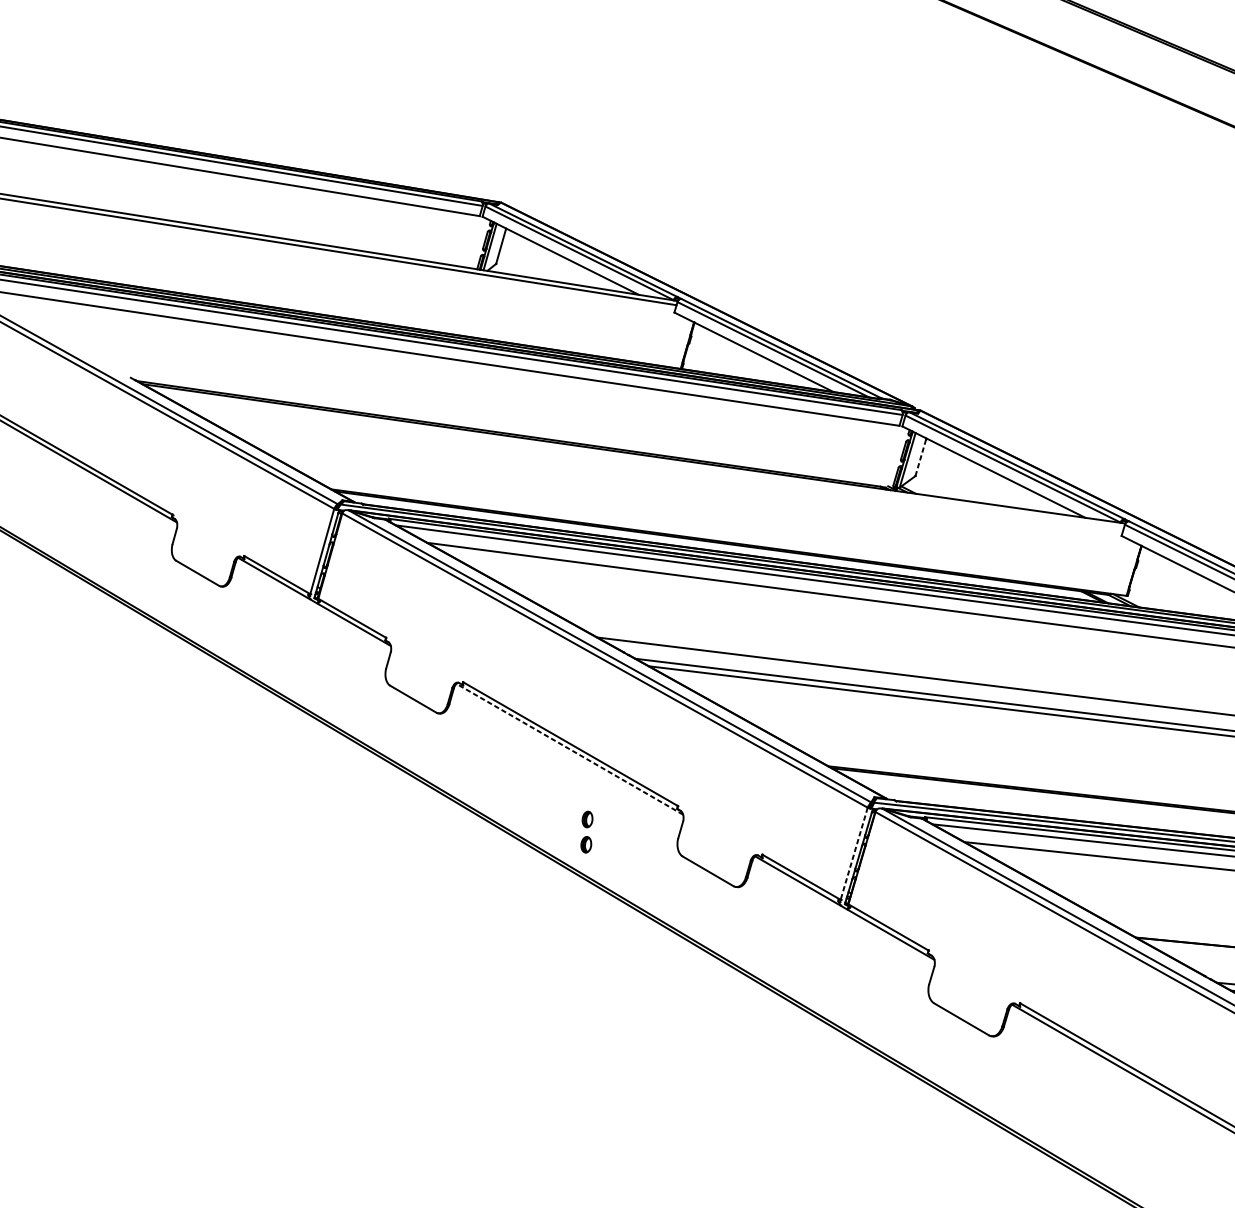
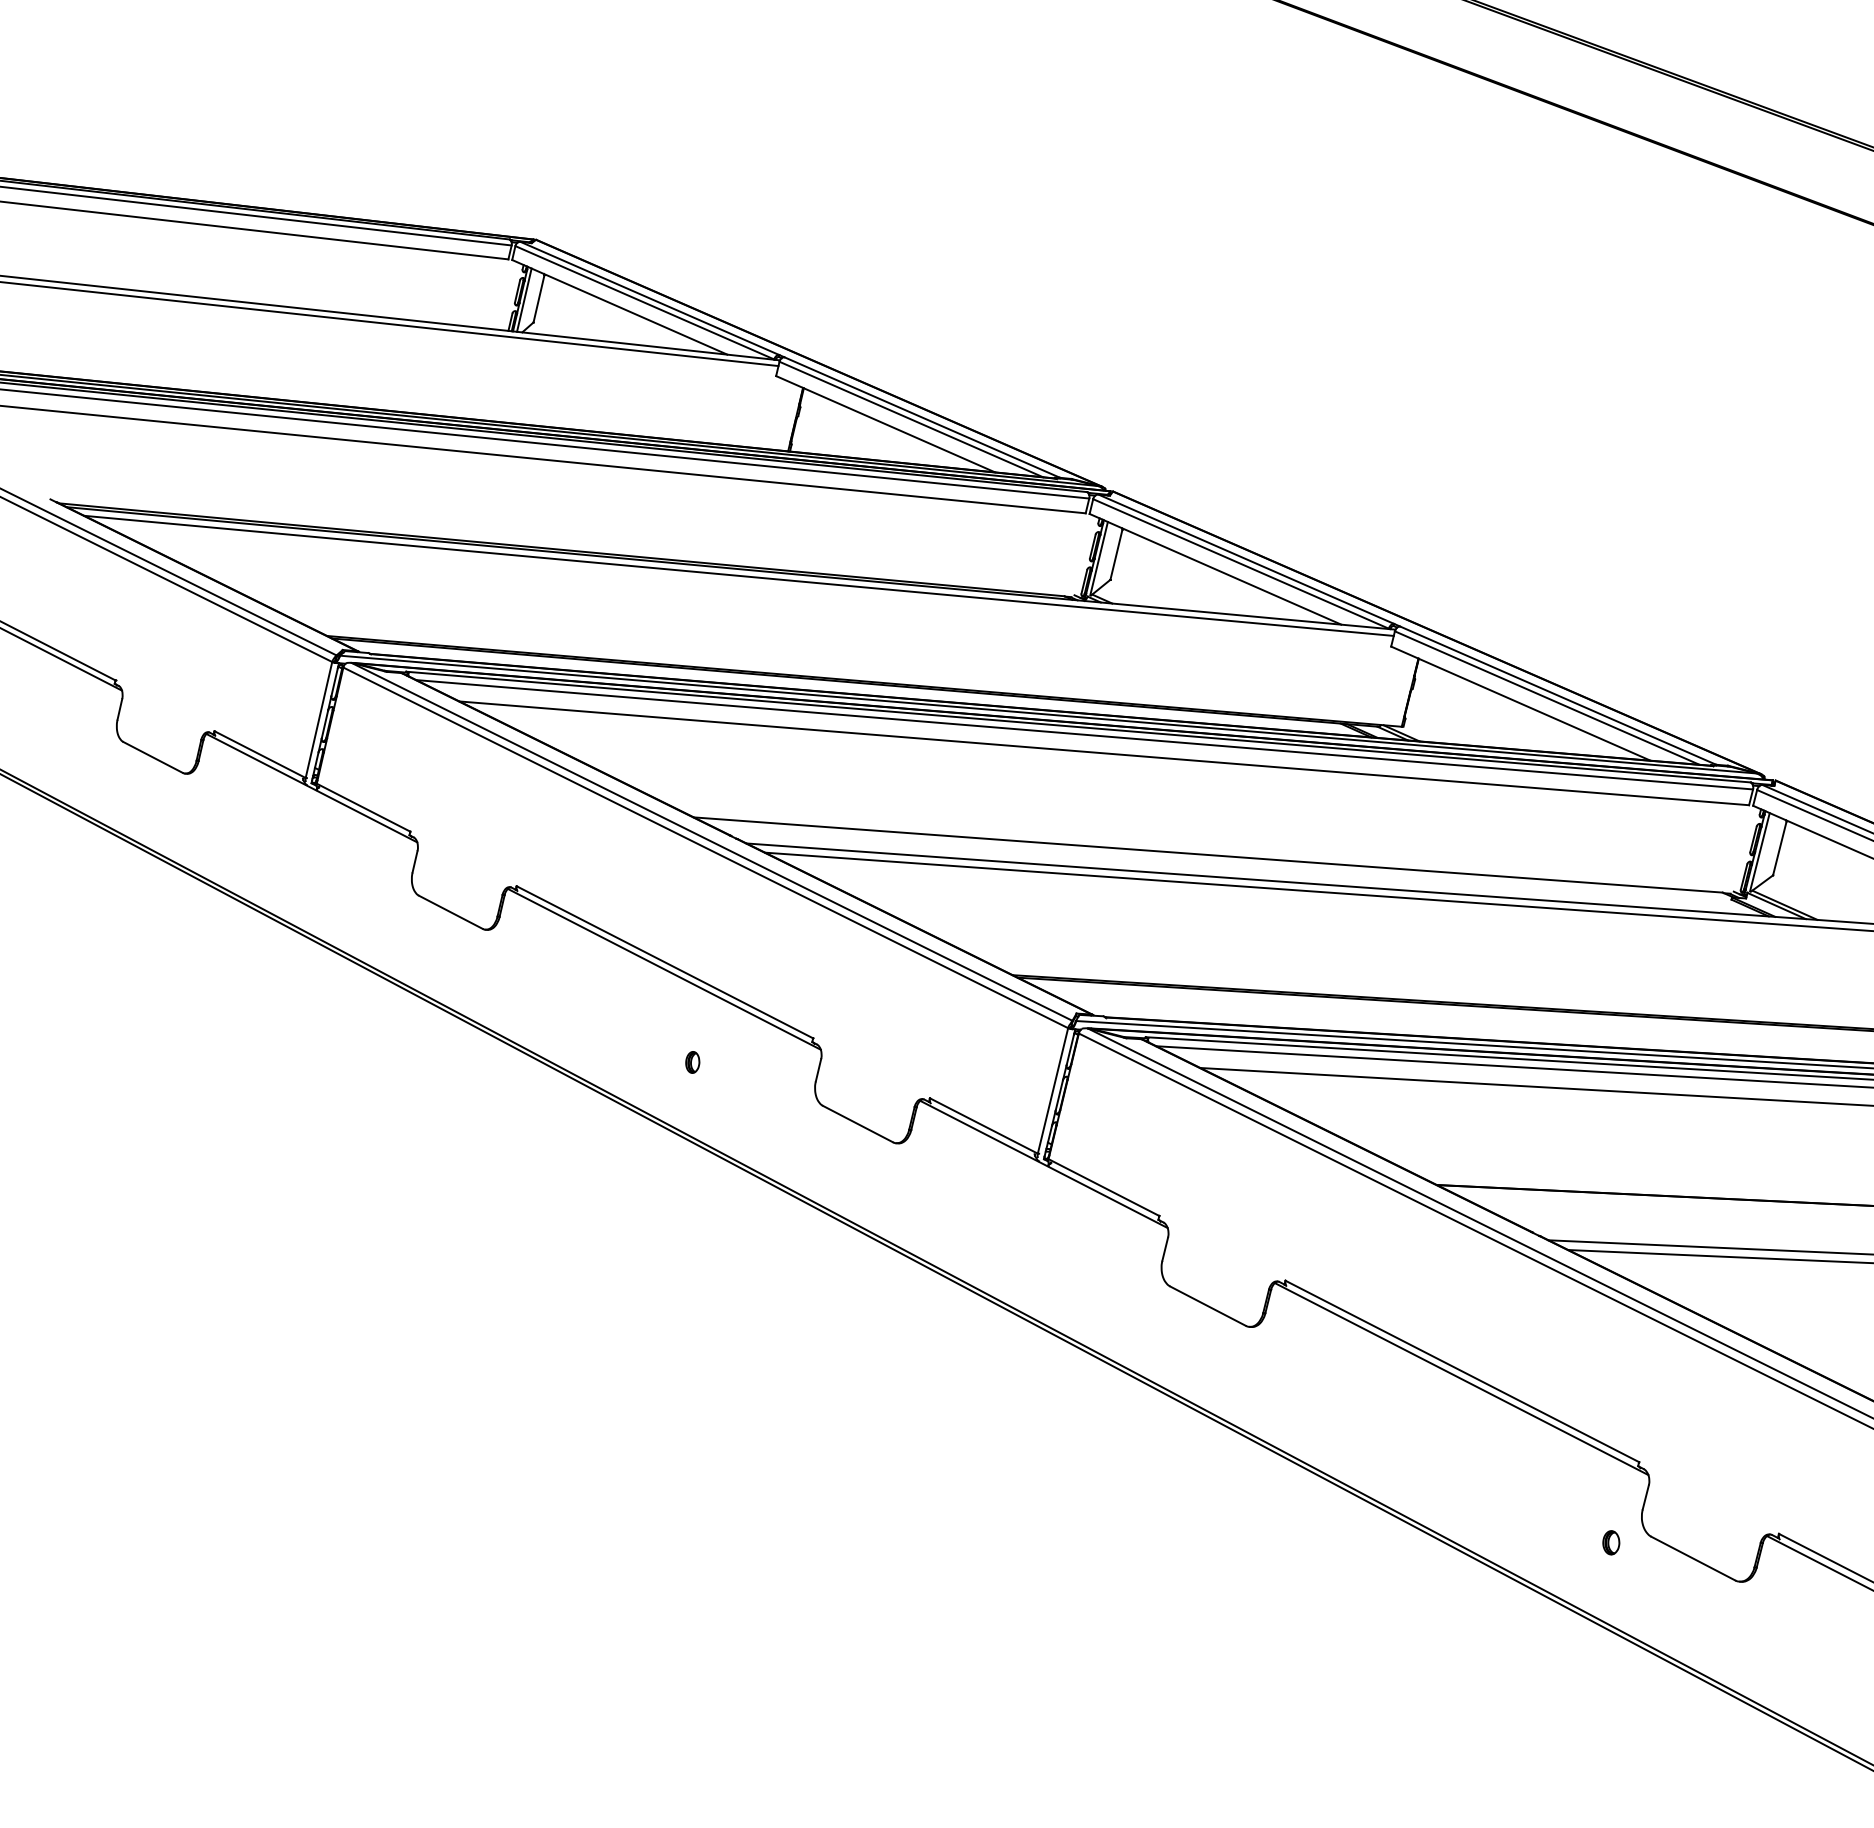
line: (920, 457) -> (1116, 554), dashed -> solid
line: (639, 459) -> (738, 575), added
line: (569, 749) -> (664, 969), dashed -> solid
part: (586, 844) -> (692, 1096), removed
line: (854, 853) -> (1053, 1090), dashed -> solid

